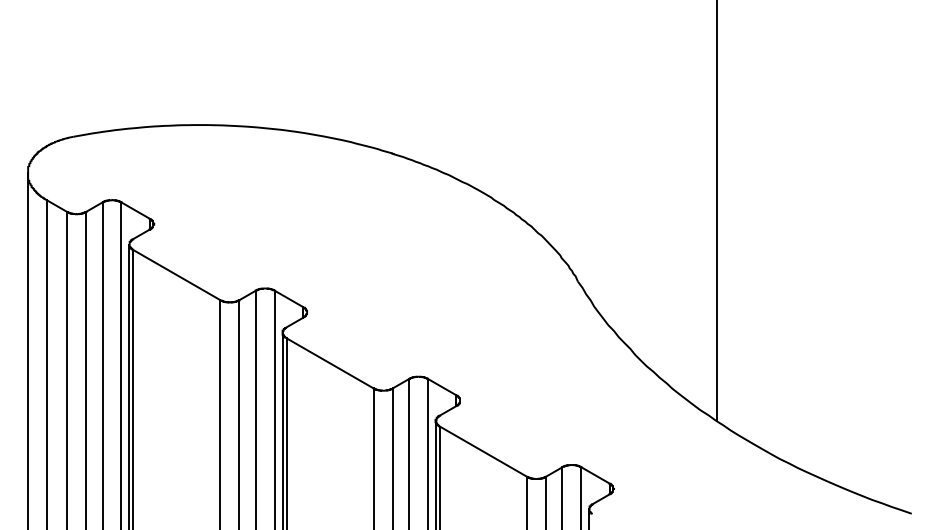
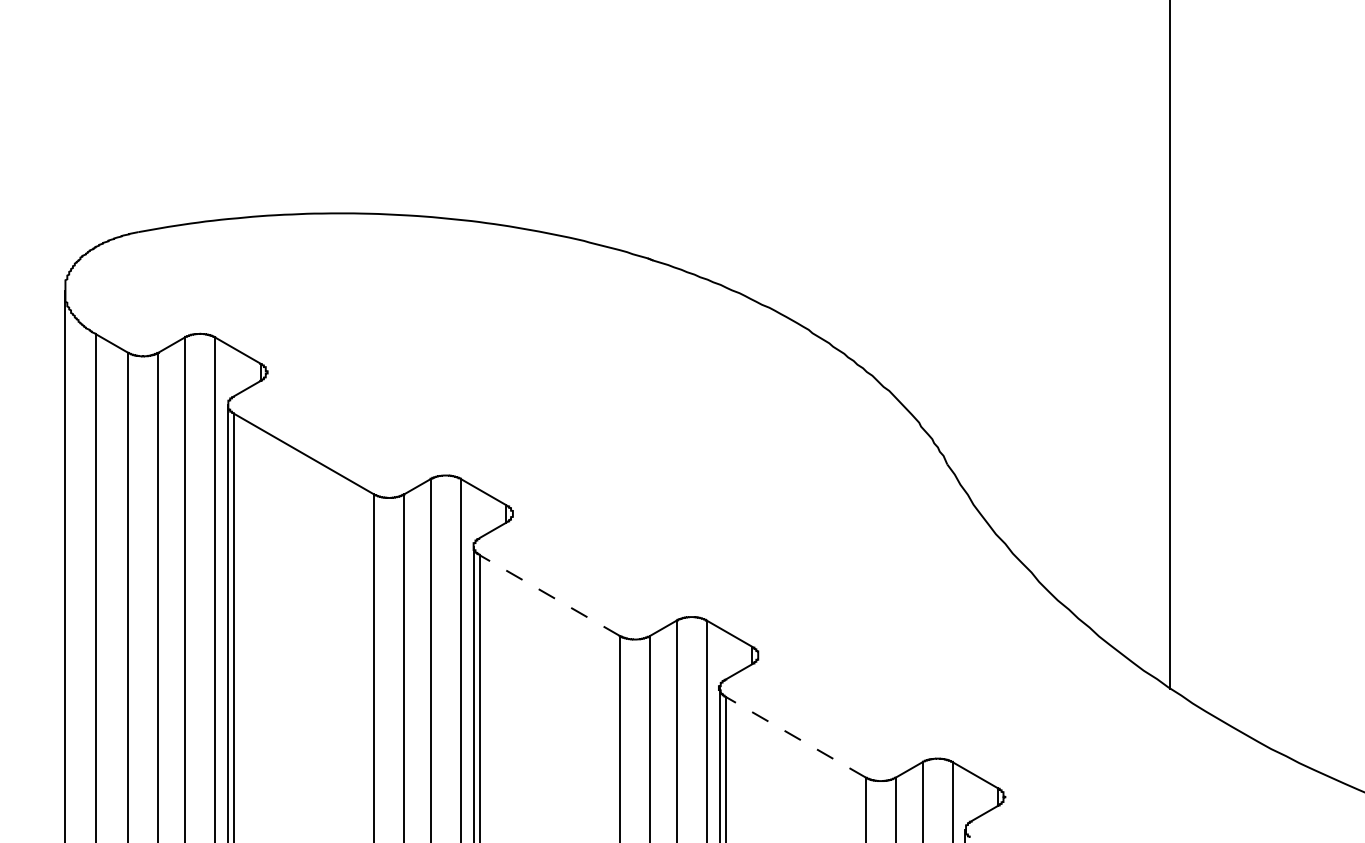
line: (329, 363) -> (548, 595), solid -> dashed
line: (483, 451) -> (795, 736), solid -> dashed

